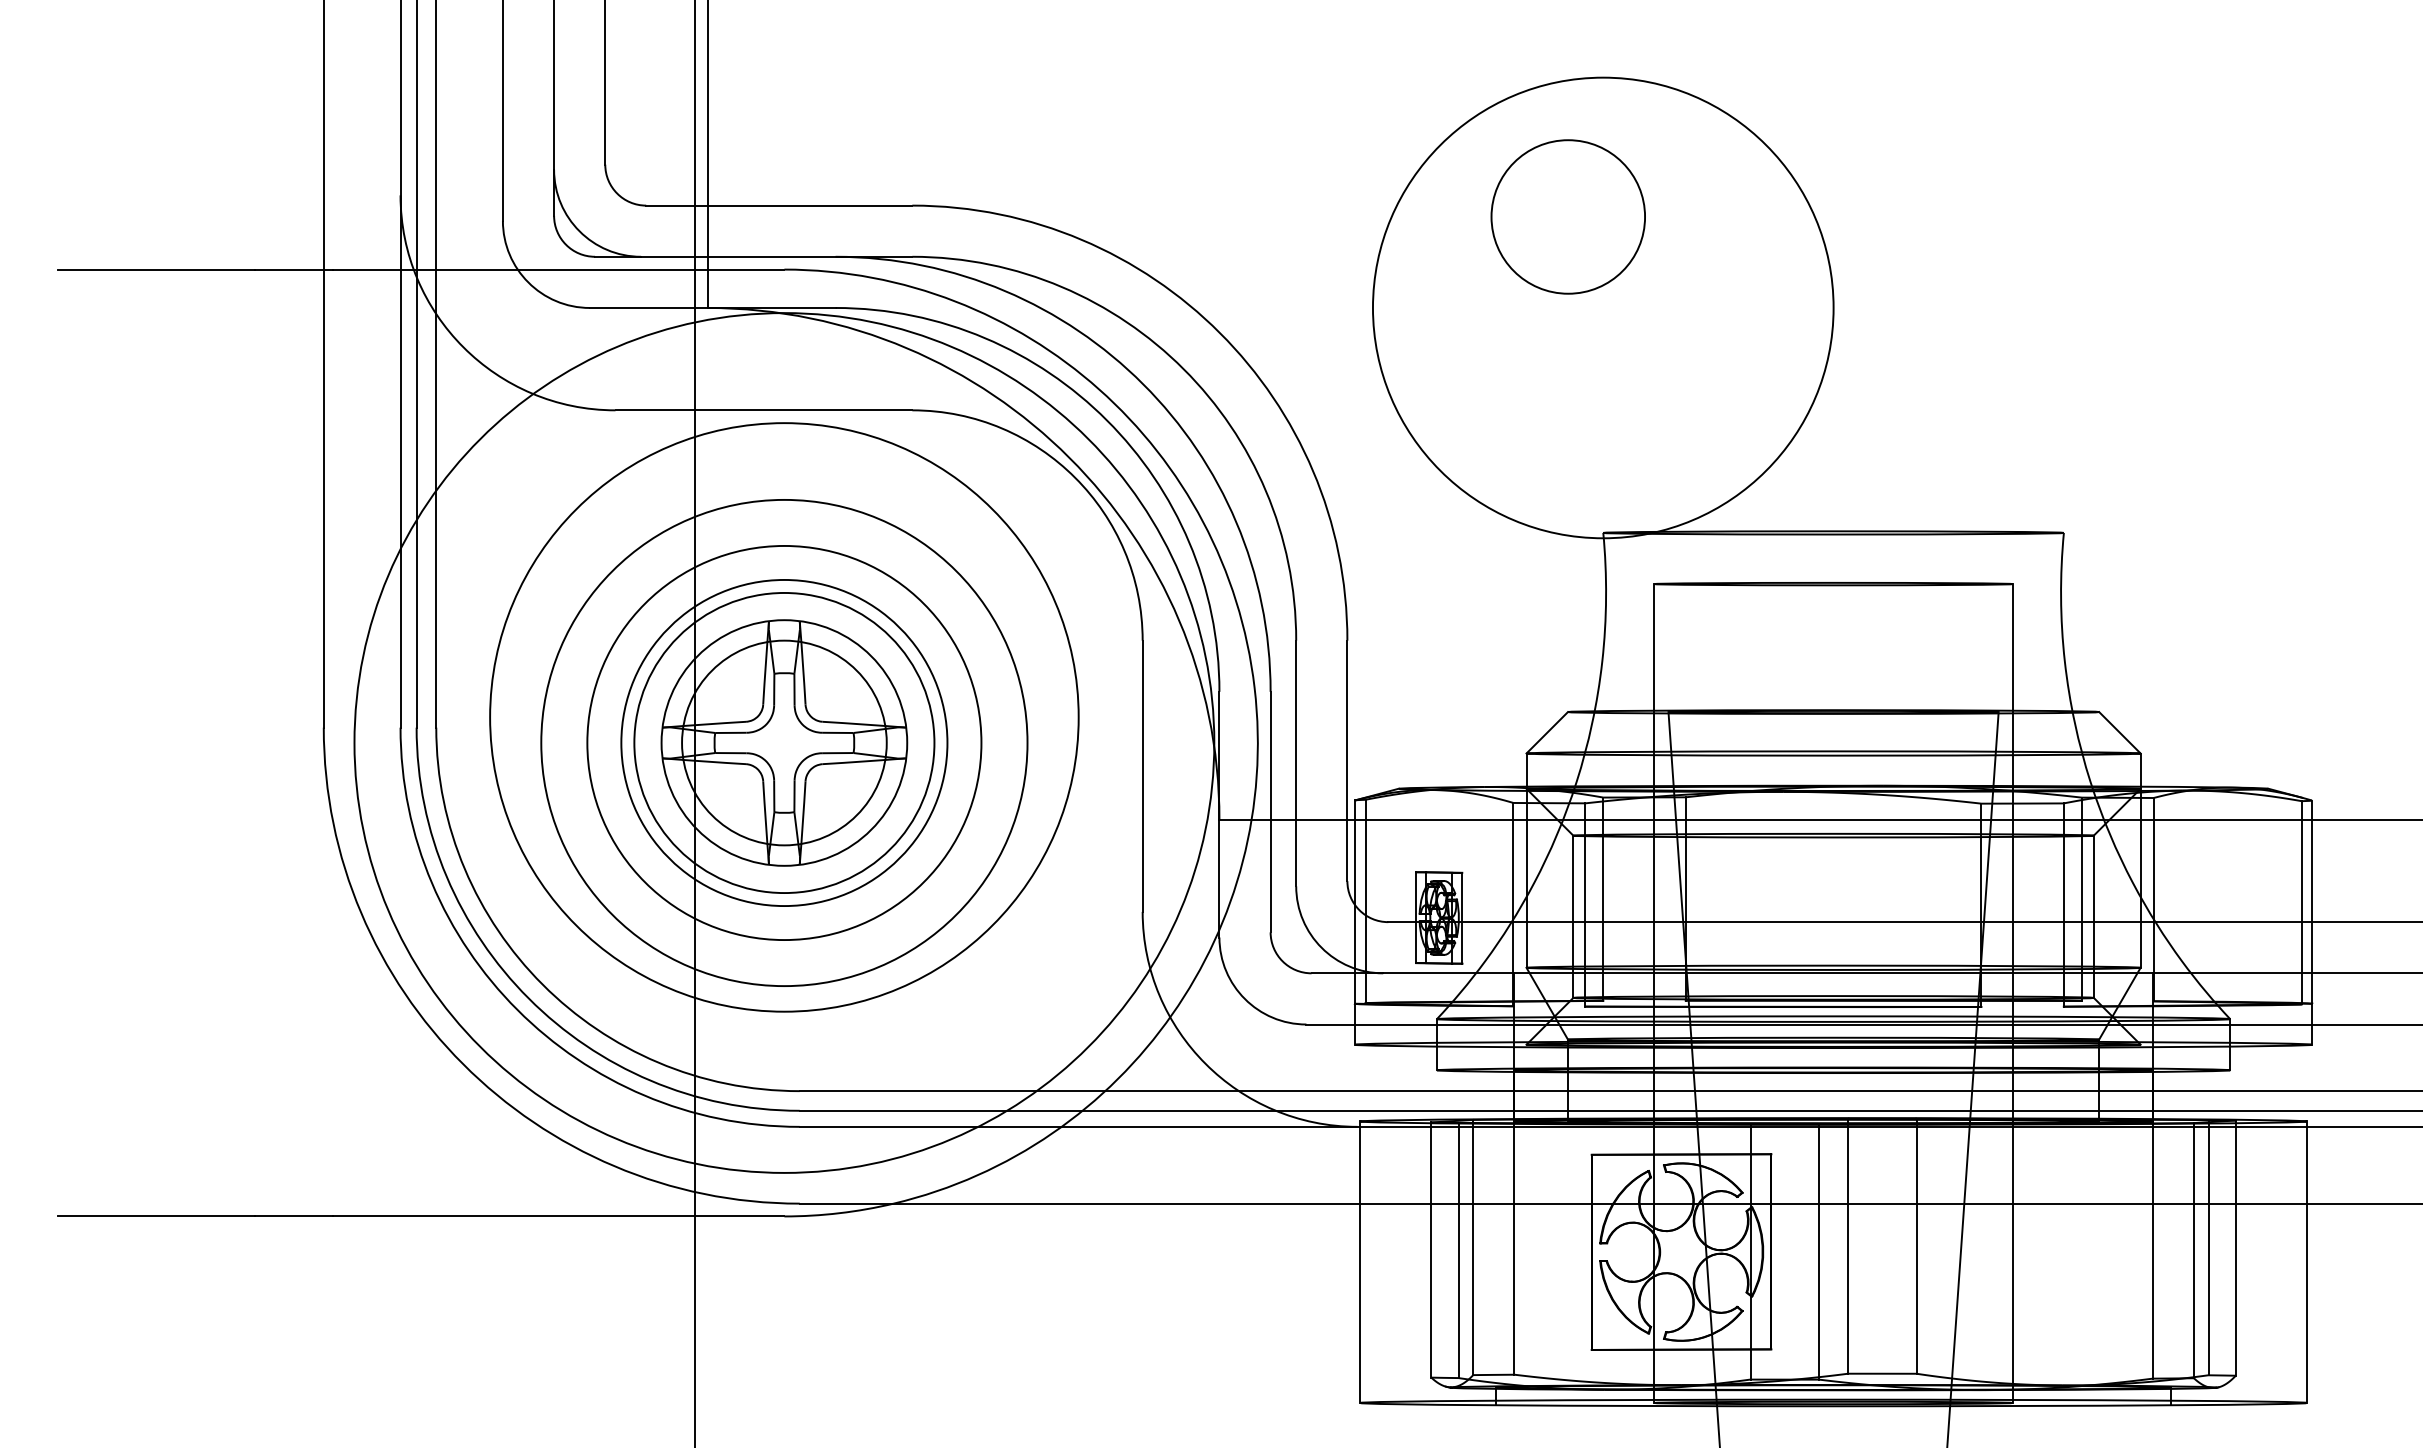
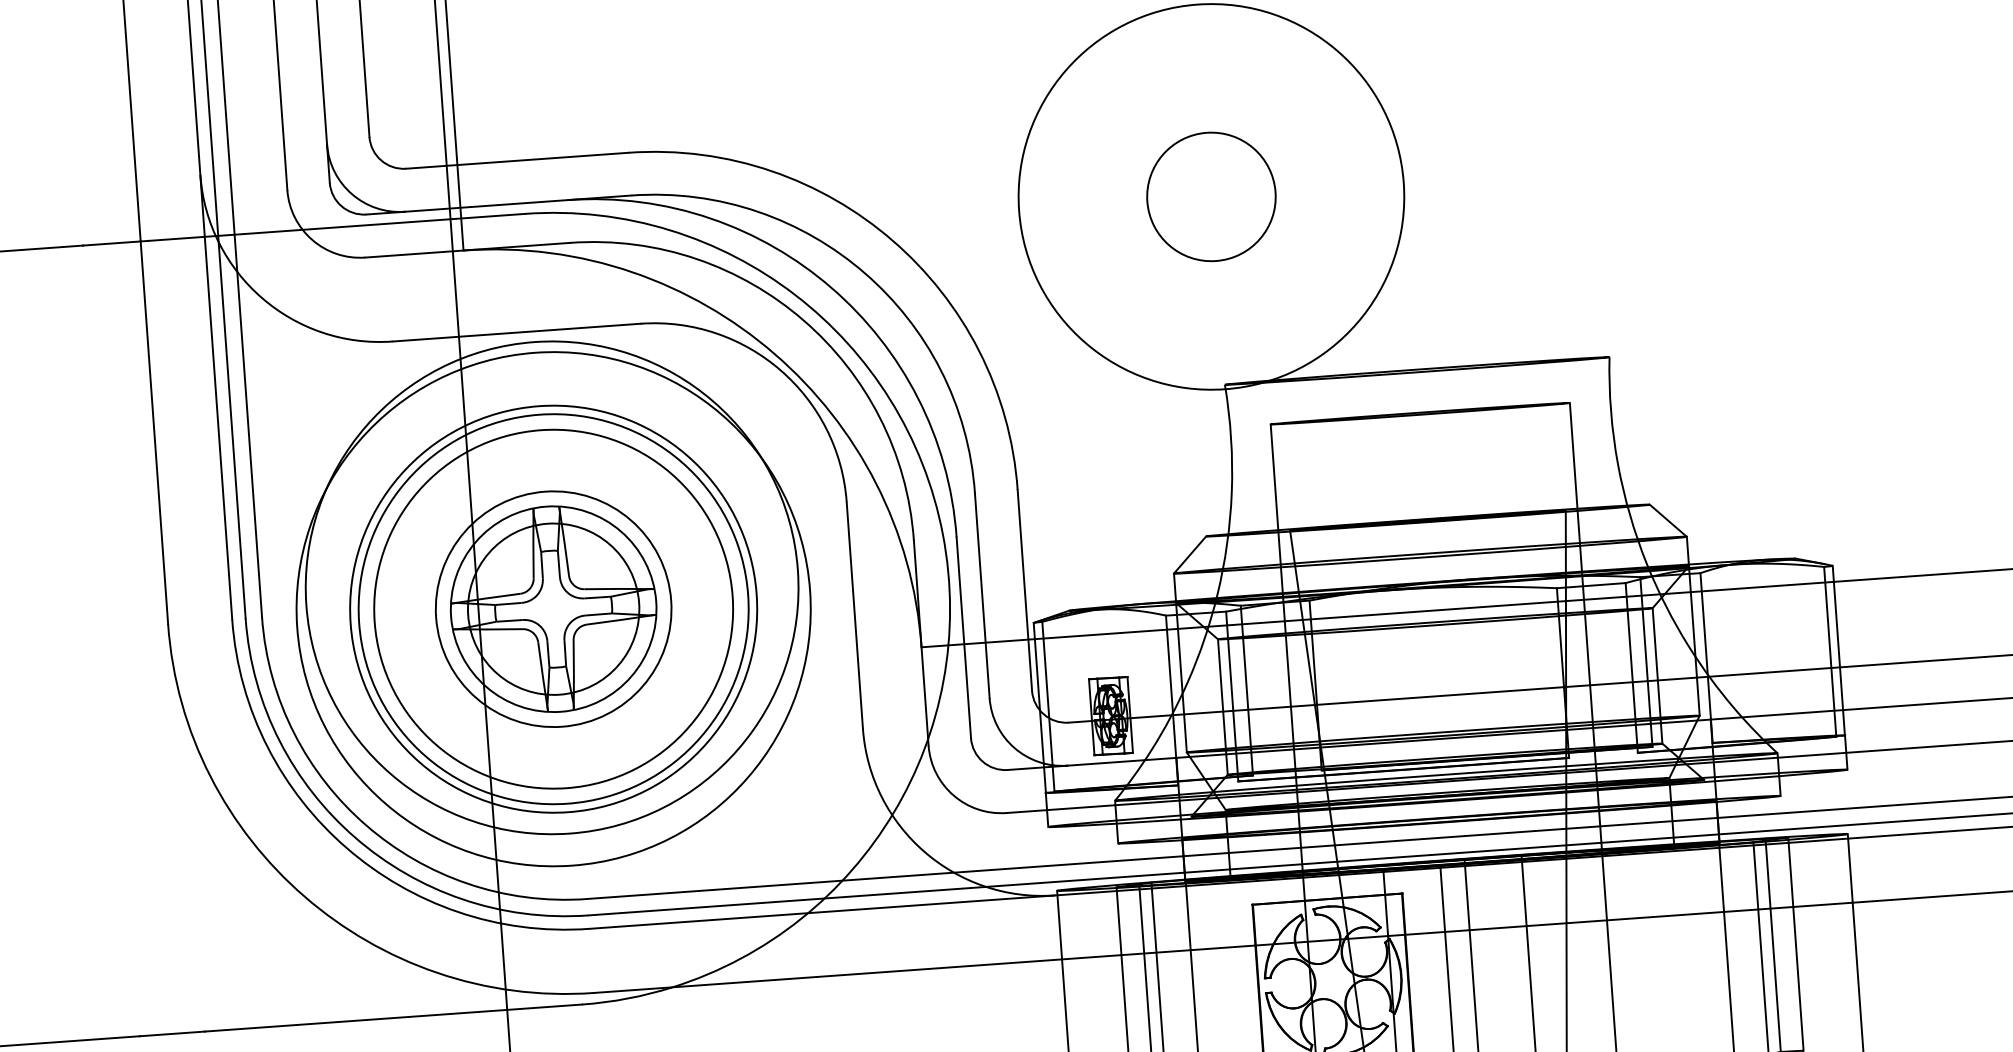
circle: (1567, 216) -> (1210, 196), moved
circle: (784, 742) -> (553, 608), size x0.71
circle: (784, 742) -> (553, 608), size x0.71
circle: (784, 742) -> (553, 608), size x1.43
circle: (784, 742) -> (553, 608), size x1.43

